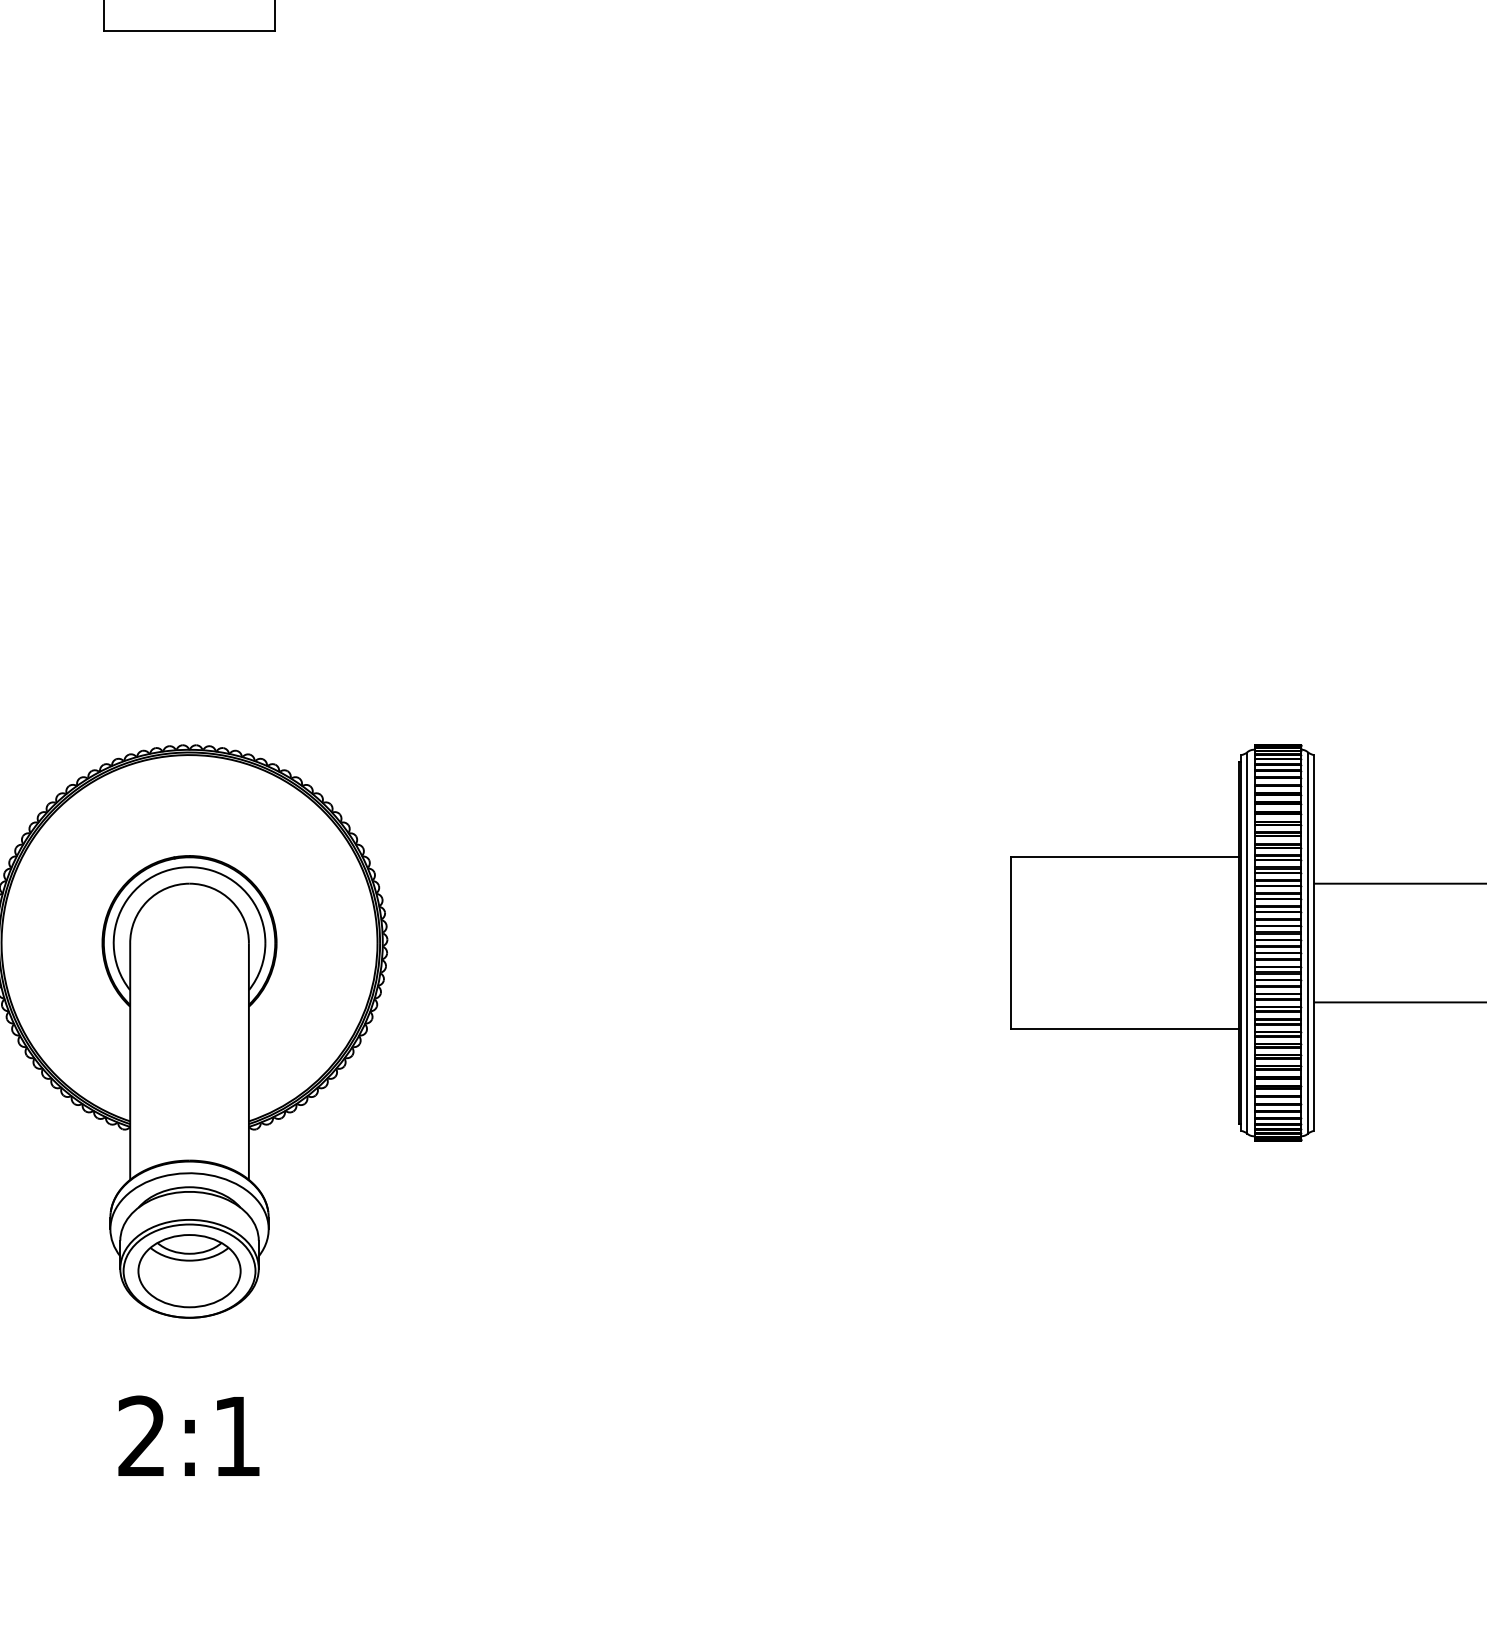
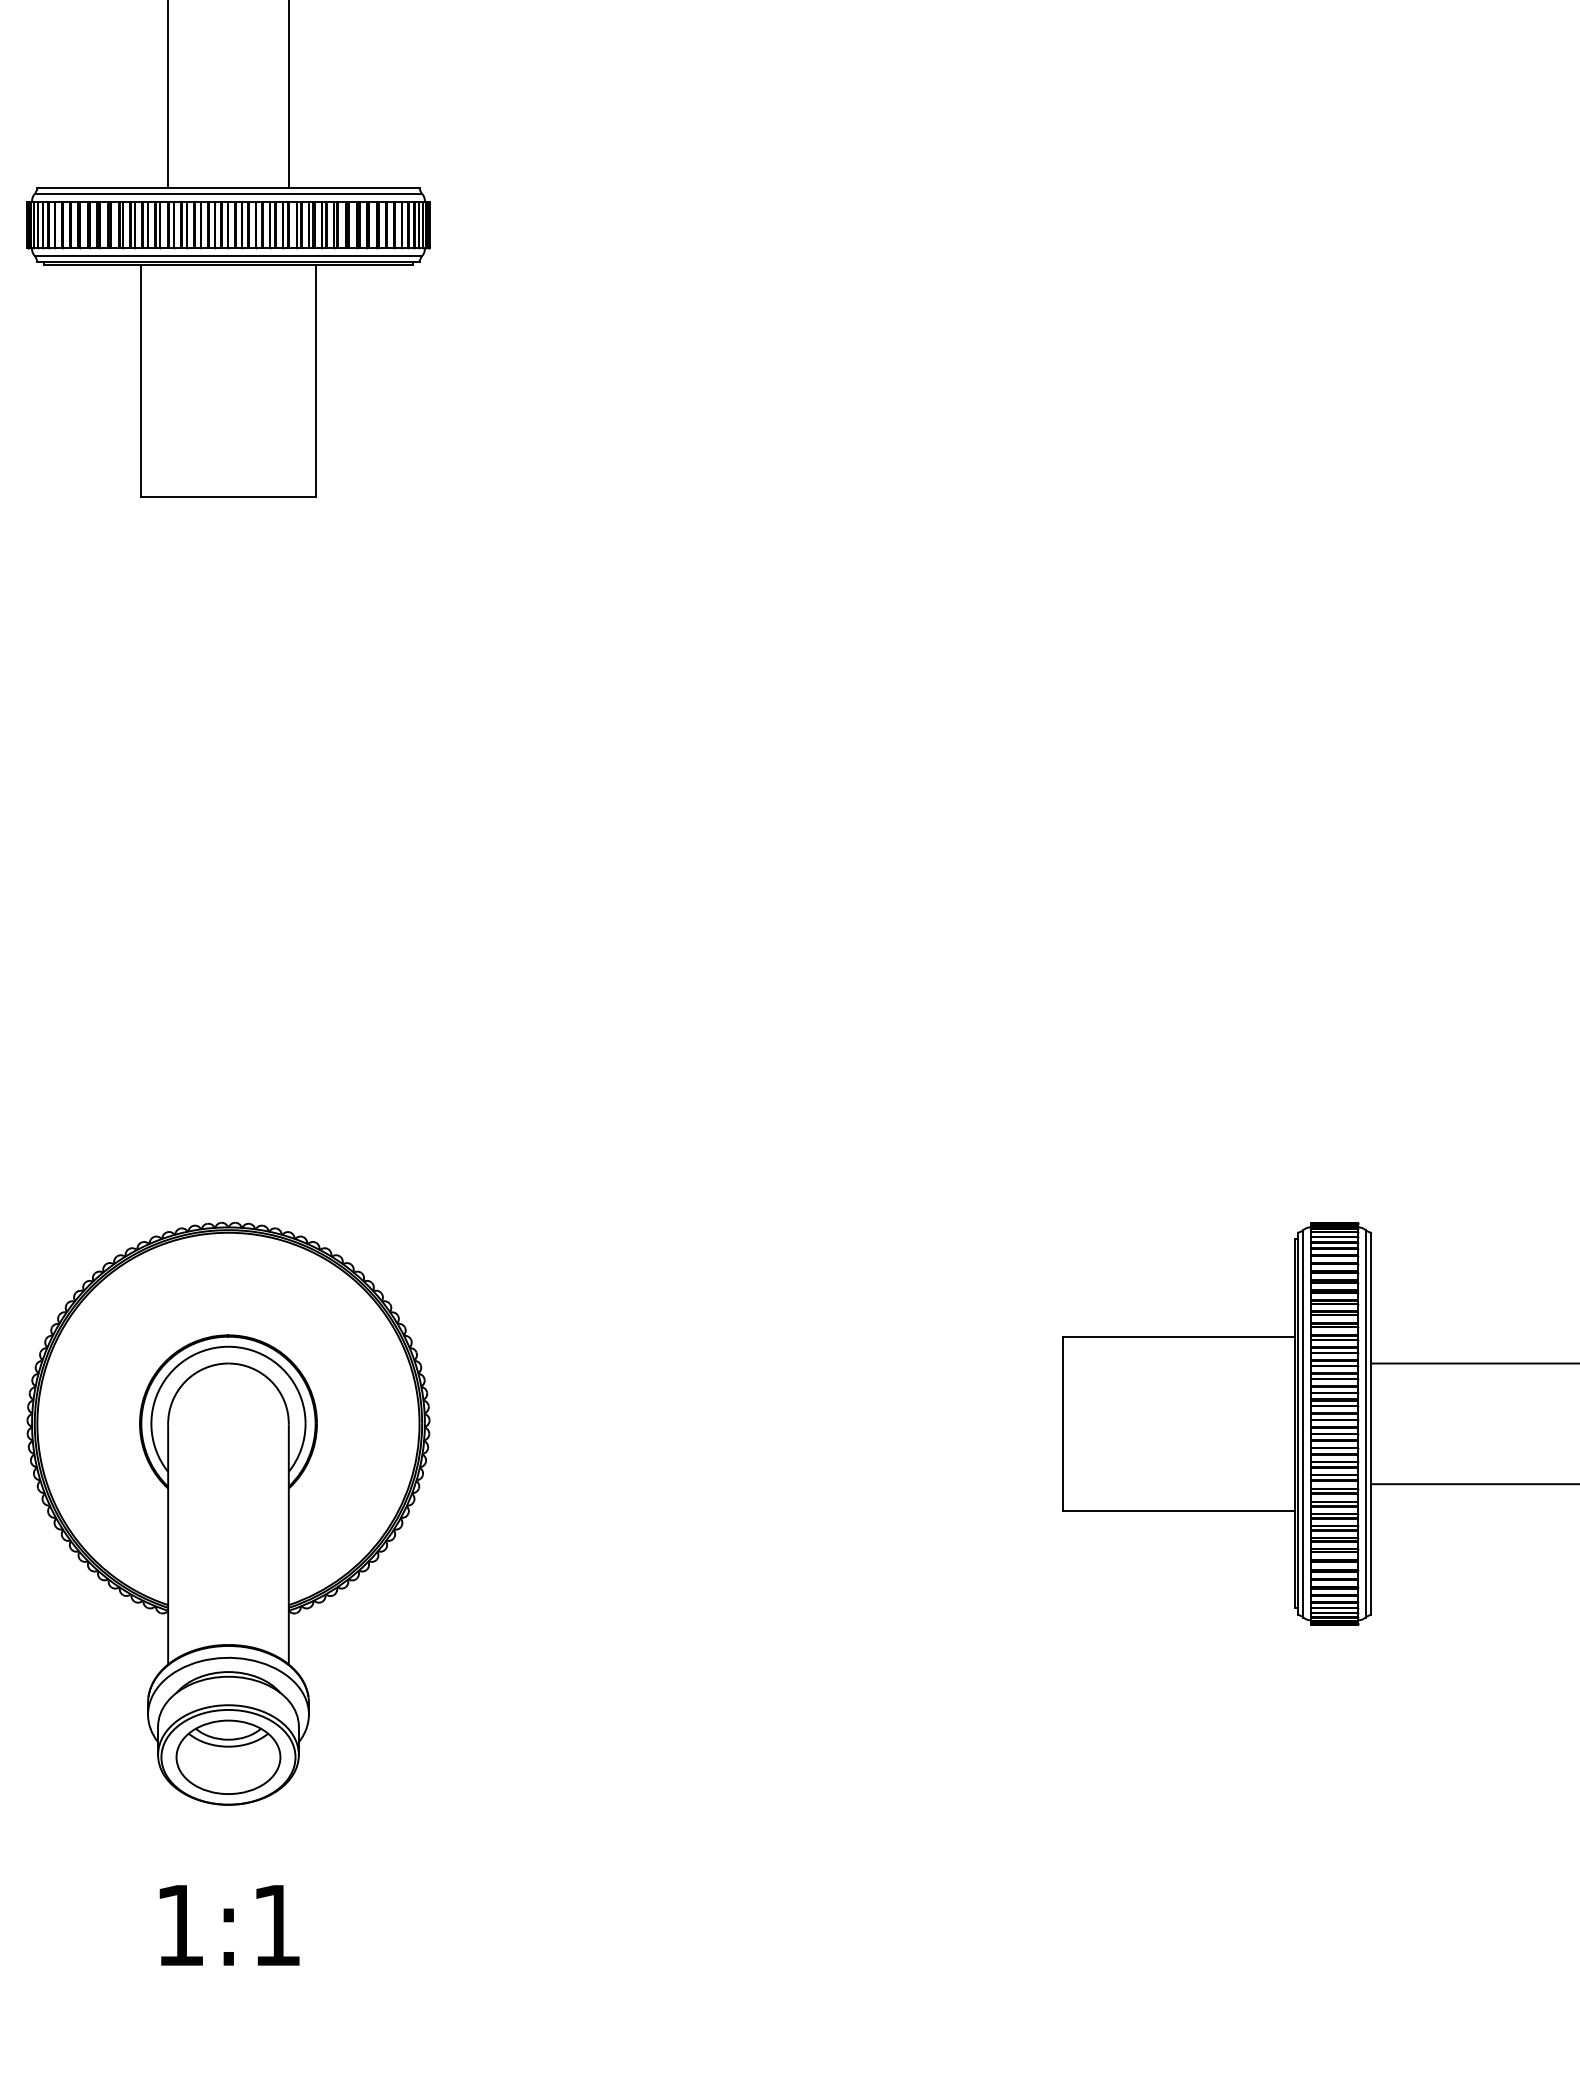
text: (141, 1435) -> (179, 1924), 2:1 -> 1:1

